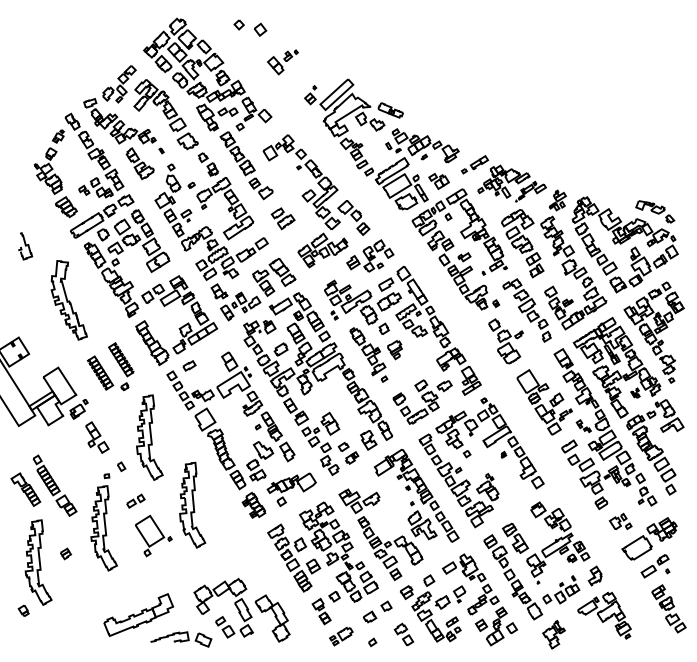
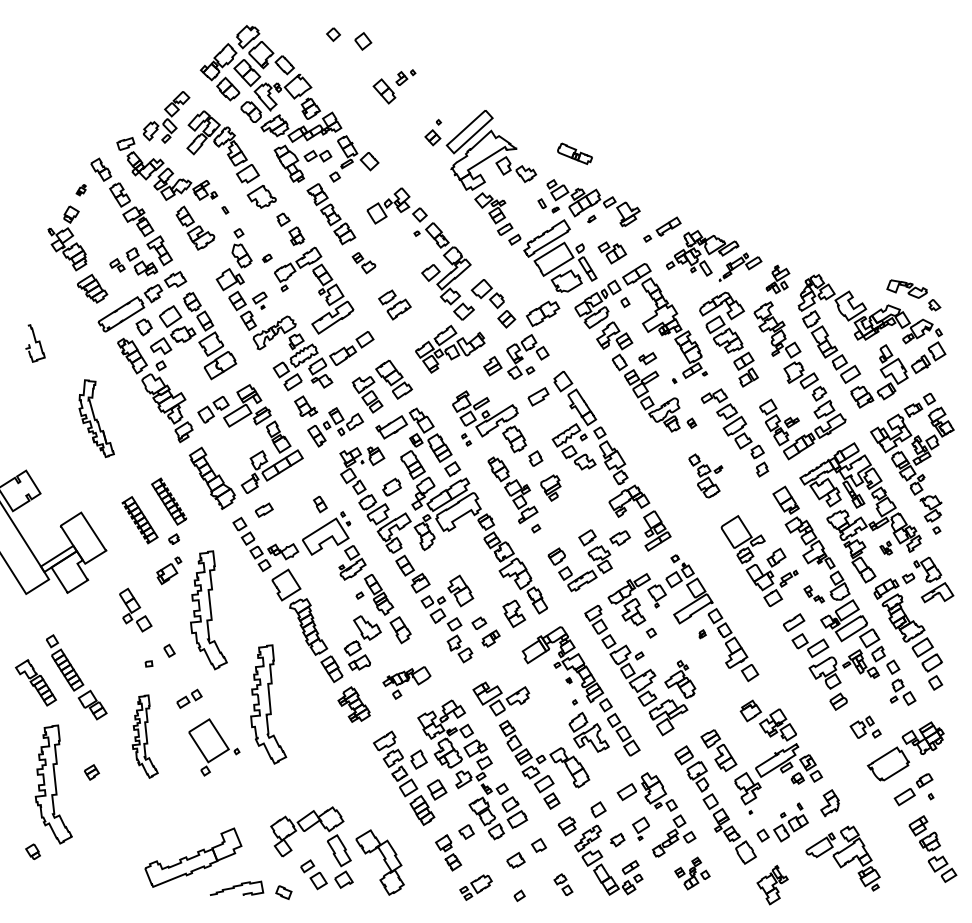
part: (390, 110) -> (574, 153), moved
part: (57, 135) -> (80, 189), size x0.6
part: (260, 188) -> (363, 262), size x0.7
part: (69, 300) -> (96, 418), size x0.7
part: (389, 301) -> (542, 313), moved
part: (505, 341) -> (705, 475), size x0.7
part: (229, 361) -> (320, 504), size x0.6
part: (79, 409) -> (169, 570), moved
part: (291, 489) -> (406, 682), size x0.7
part: (104, 528) -> (145, 736), size x0.7
part: (442, 602) -> (617, 839), size x0.7
part: (496, 626) -> (692, 873), size x0.6
part: (404, 634) -> (563, 884), size x0.7
part: (203, 640) -> (283, 892), size x0.7

